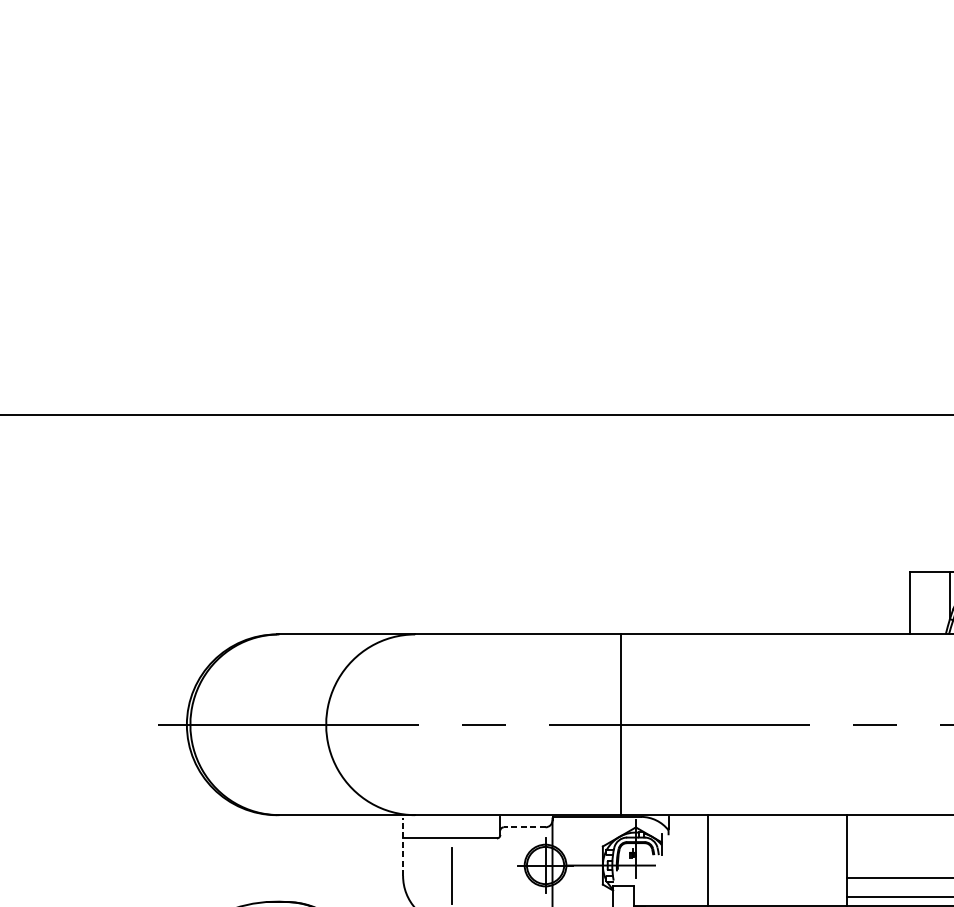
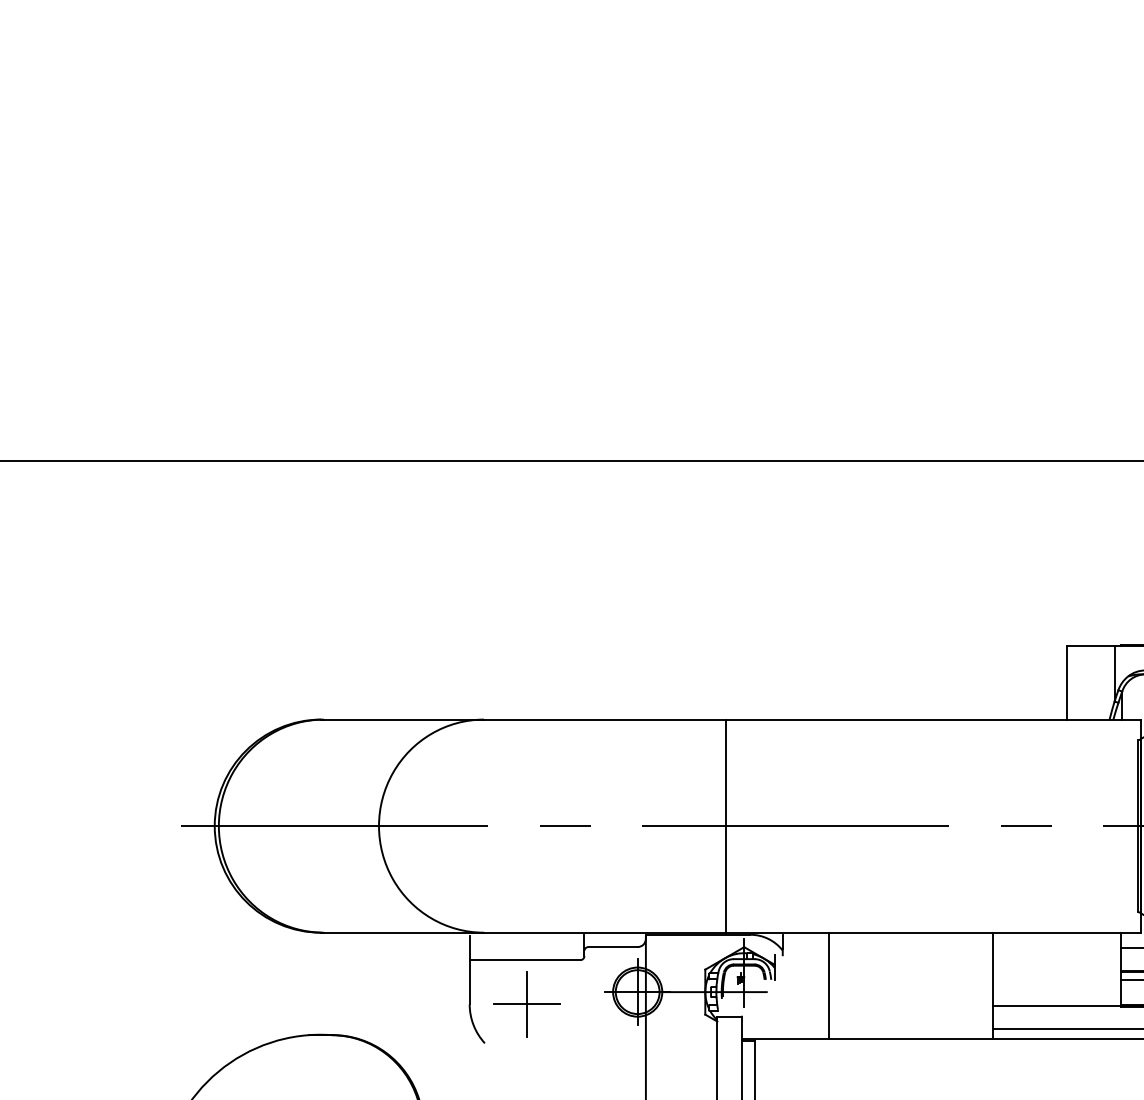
line: (525, 827) -> (613, 947), dashed -> solid
line: (402, 846) -> (469, 969), dashed -> solid
line: (451, 876) -> (526, 1004), added

